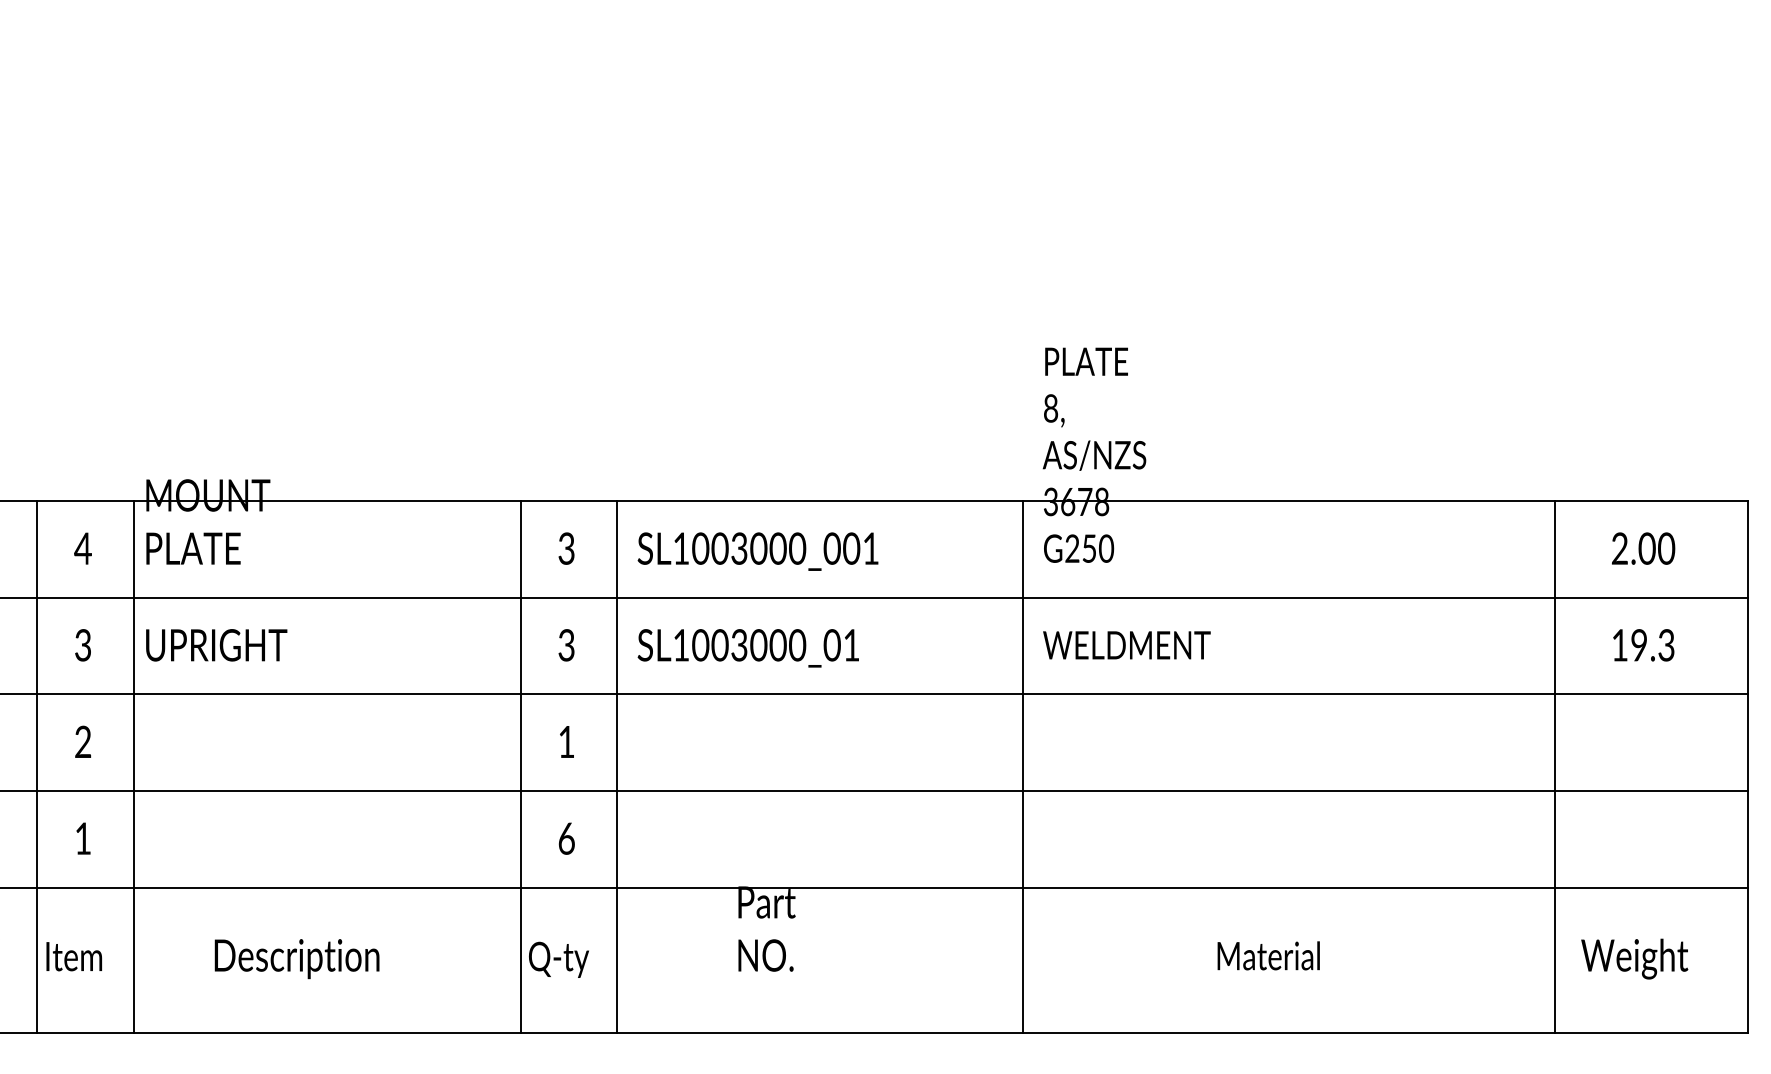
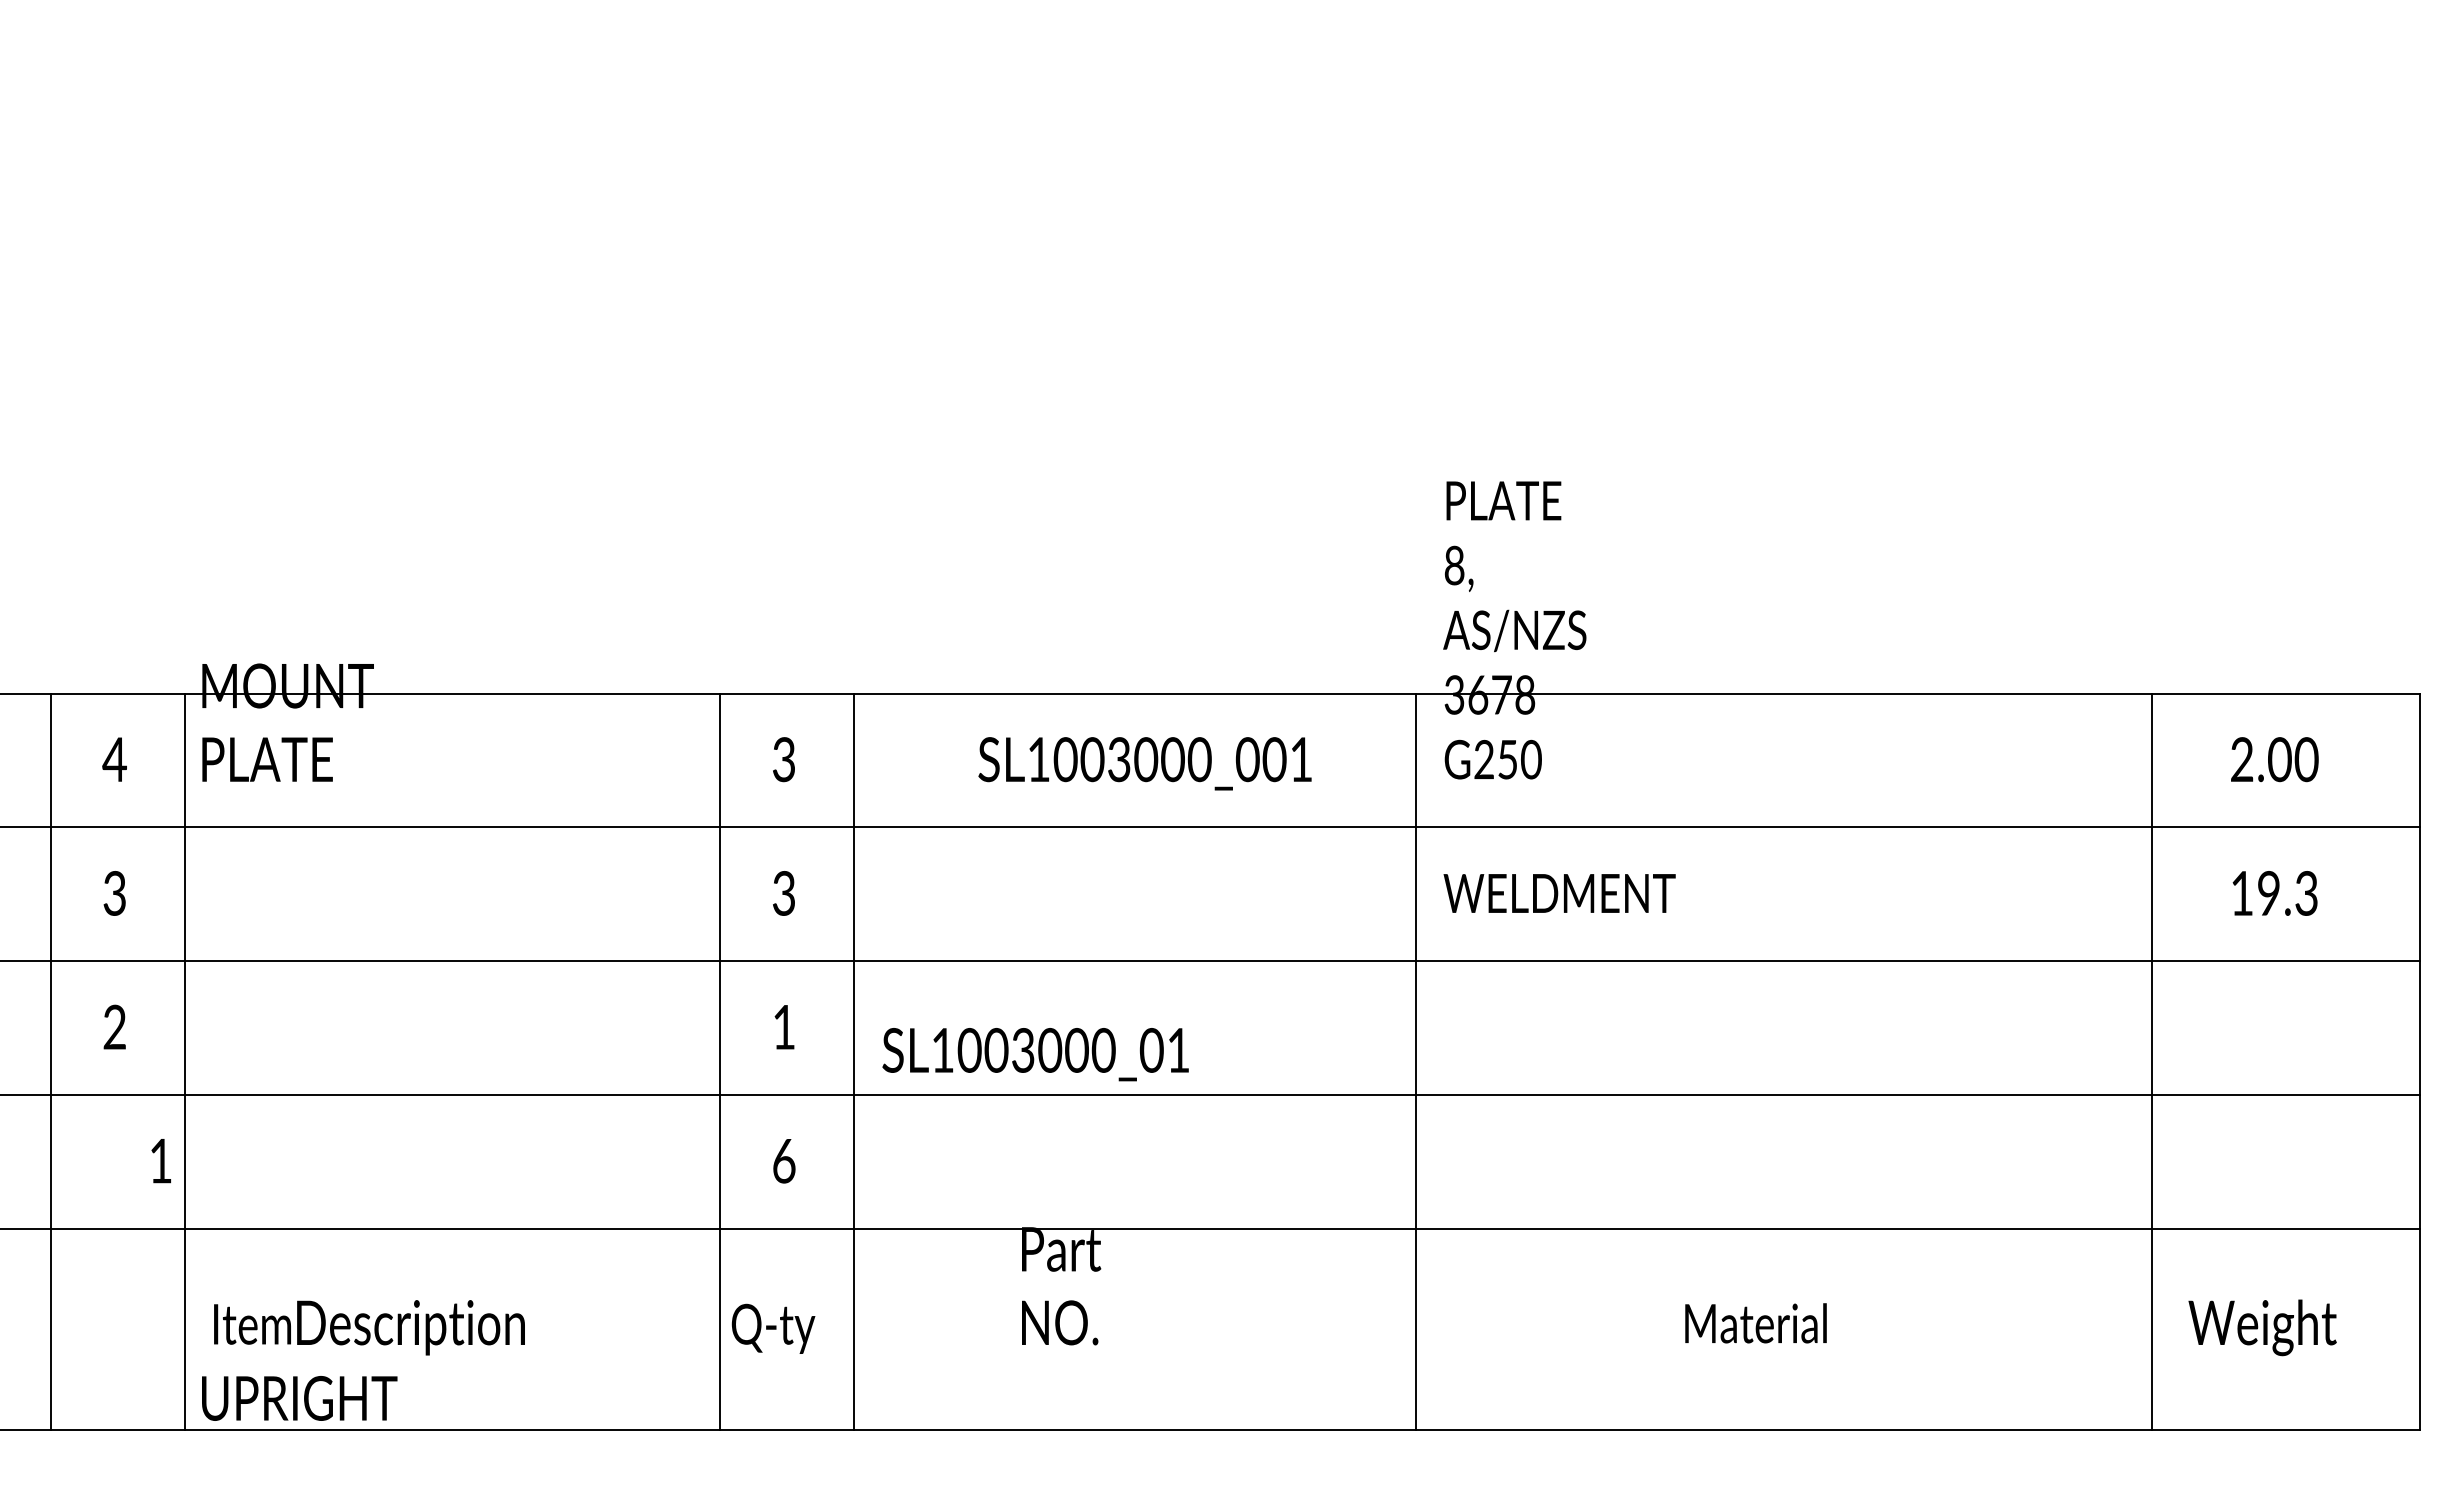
text: (757, 551) -> (1144, 763), moved
text: (216, 645) -> (299, 1398), moved
text: (748, 648) -> (1035, 1054), moved
text: (82, 838) -> (160, 1161), moved
text: (74, 956) -> (252, 1324), moved

